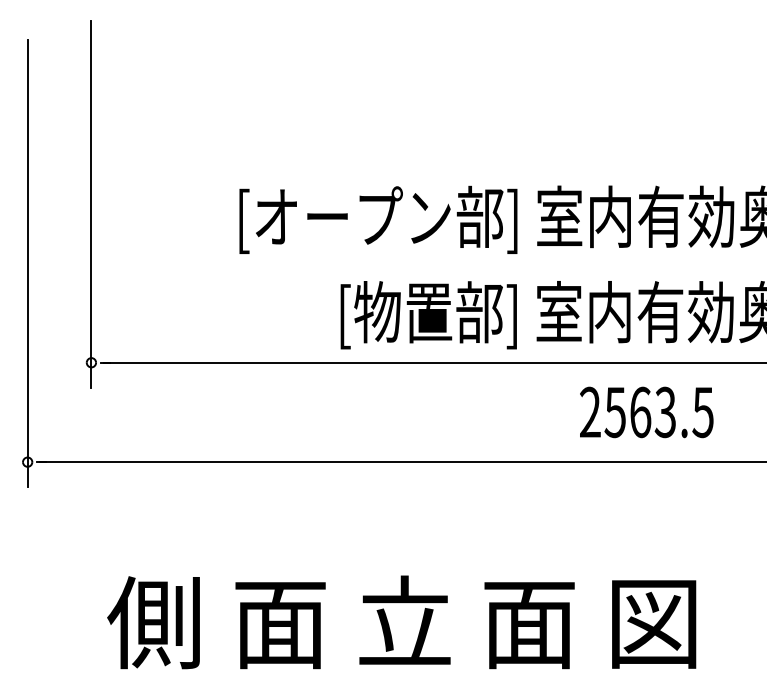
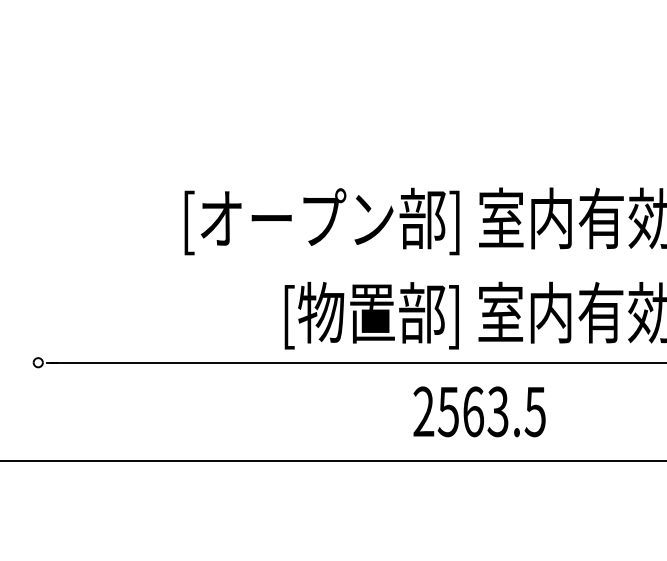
line: (91, 203) -> (38, 205), removed
text: (646, 412) -> (479, 411), moved

